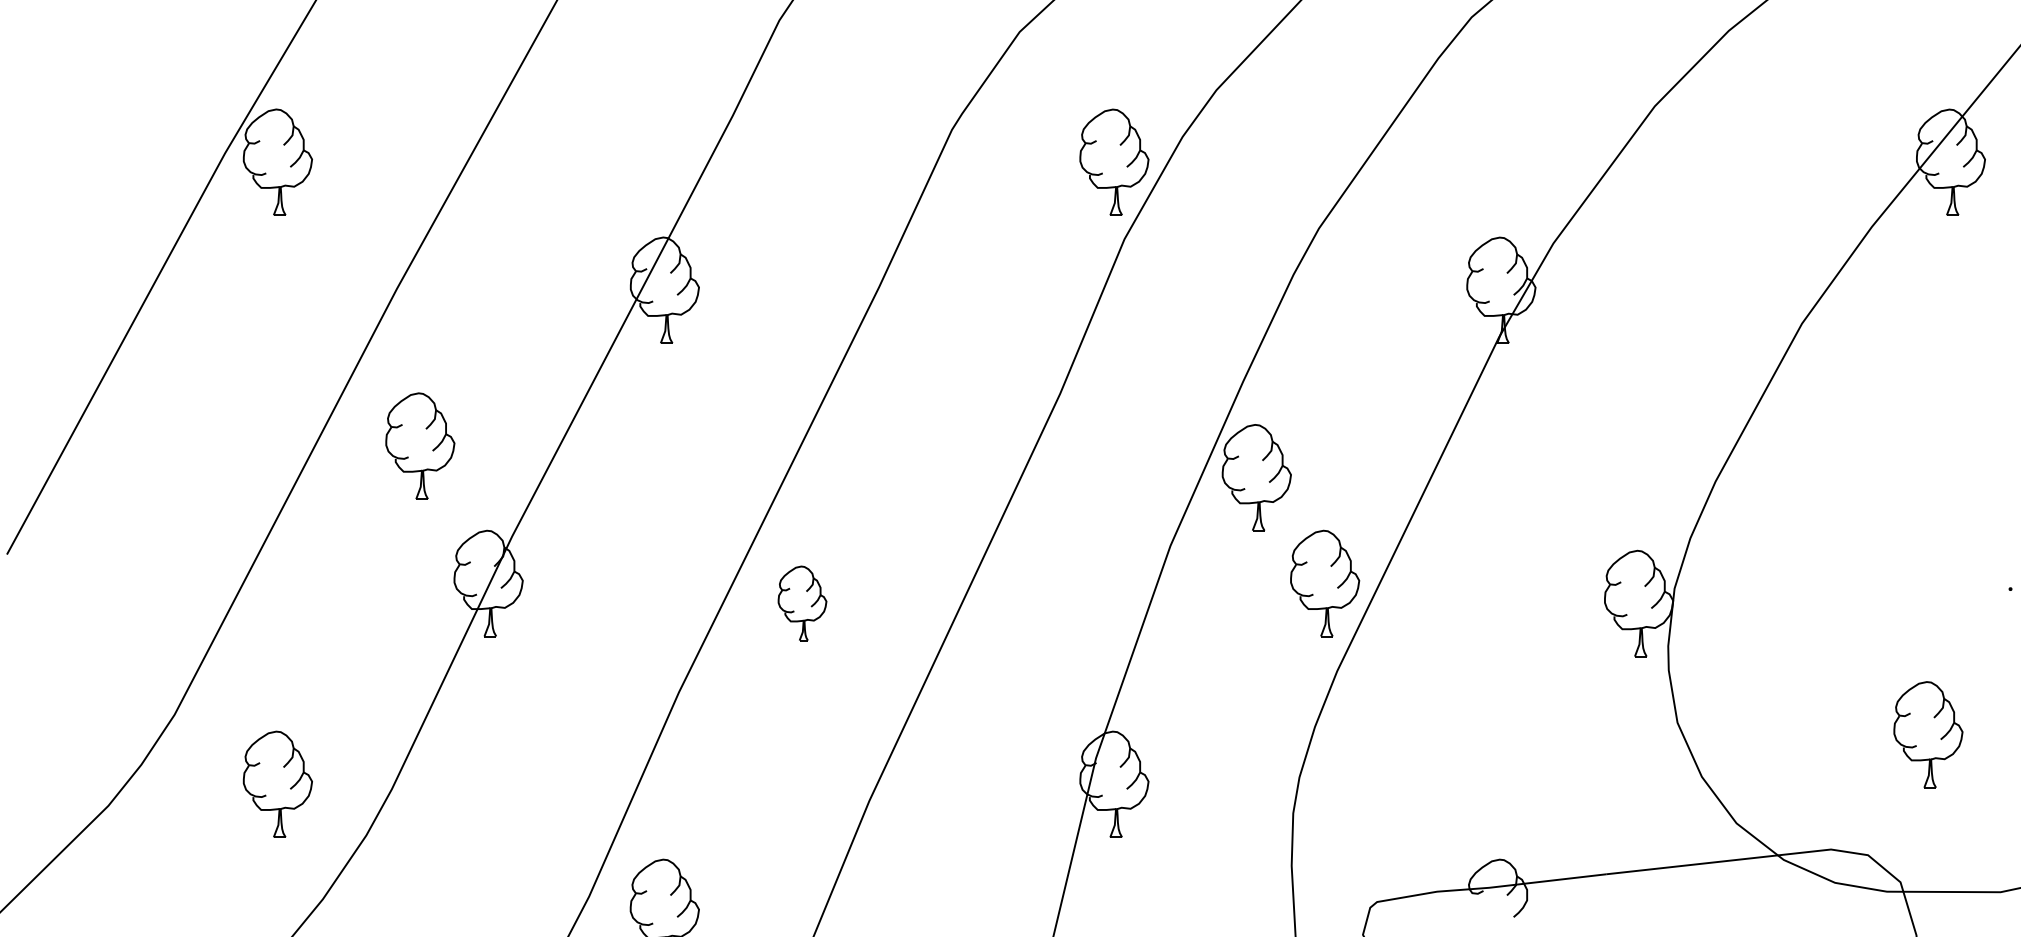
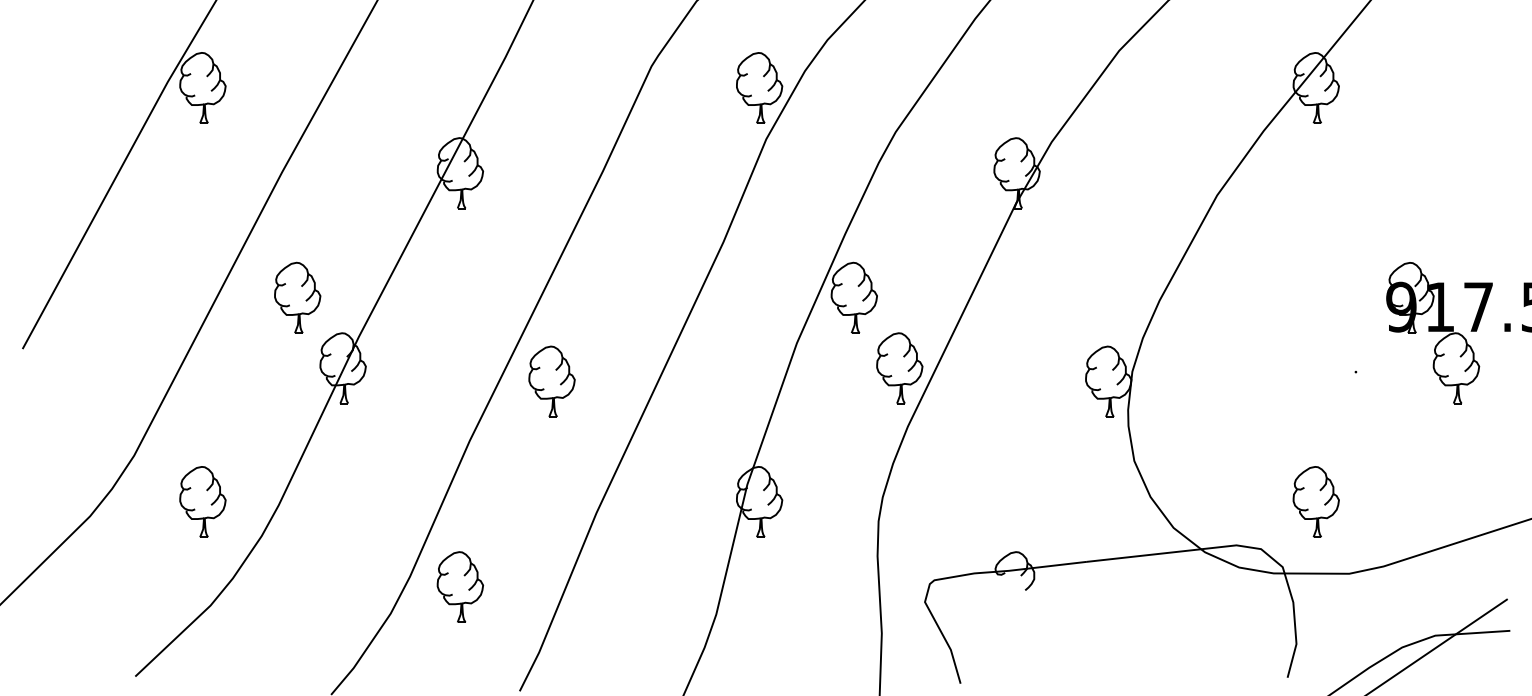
part: (420, 445) -> (297, 297), moved
part: (801, 603) -> (551, 381), size x1.43
part: (1927, 734) -> (1315, 501), moved

